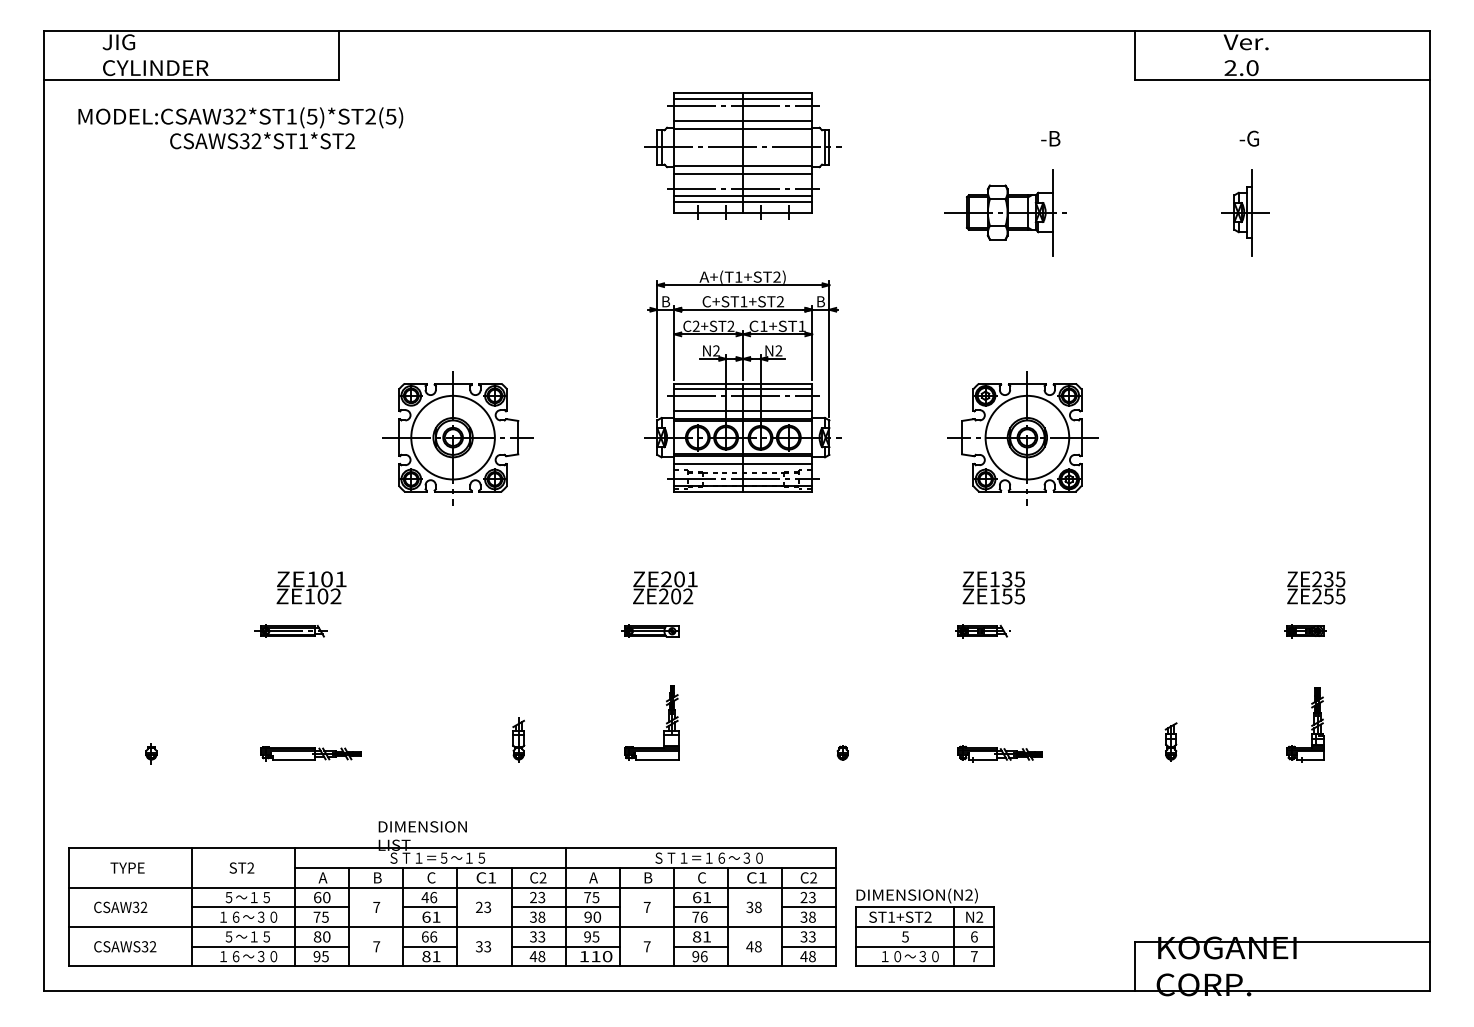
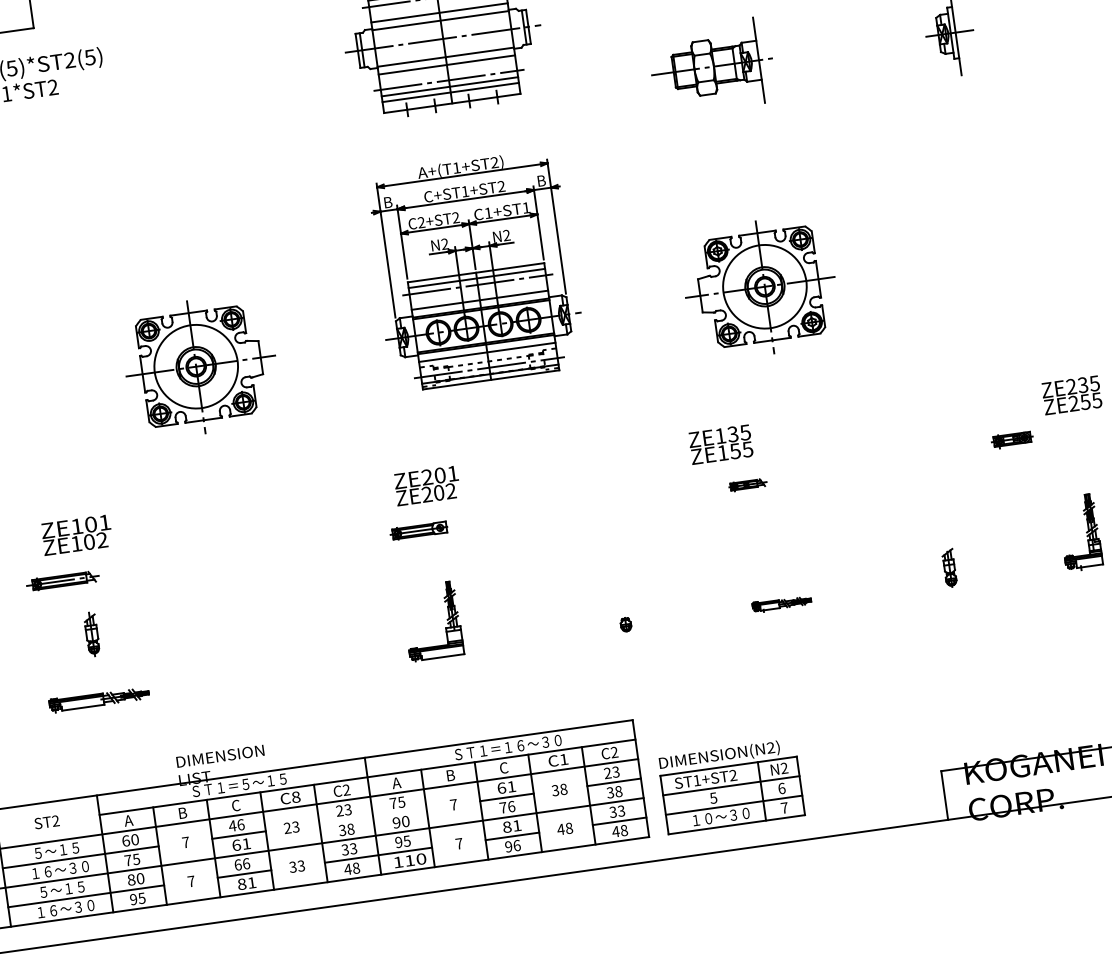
text: (993, 587) -> (720, 444), moved
part: (982, 631) -> (747, 484), size x0.7
part: (1305, 631) -> (1012, 439), moved
part: (518, 739) -> (91, 633), moved
part: (999, 753) -> (781, 603), size x0.7
text: (492, 877) -> (296, 796), C1 -> C8
line: (565, 907) -> (372, 816), removed

